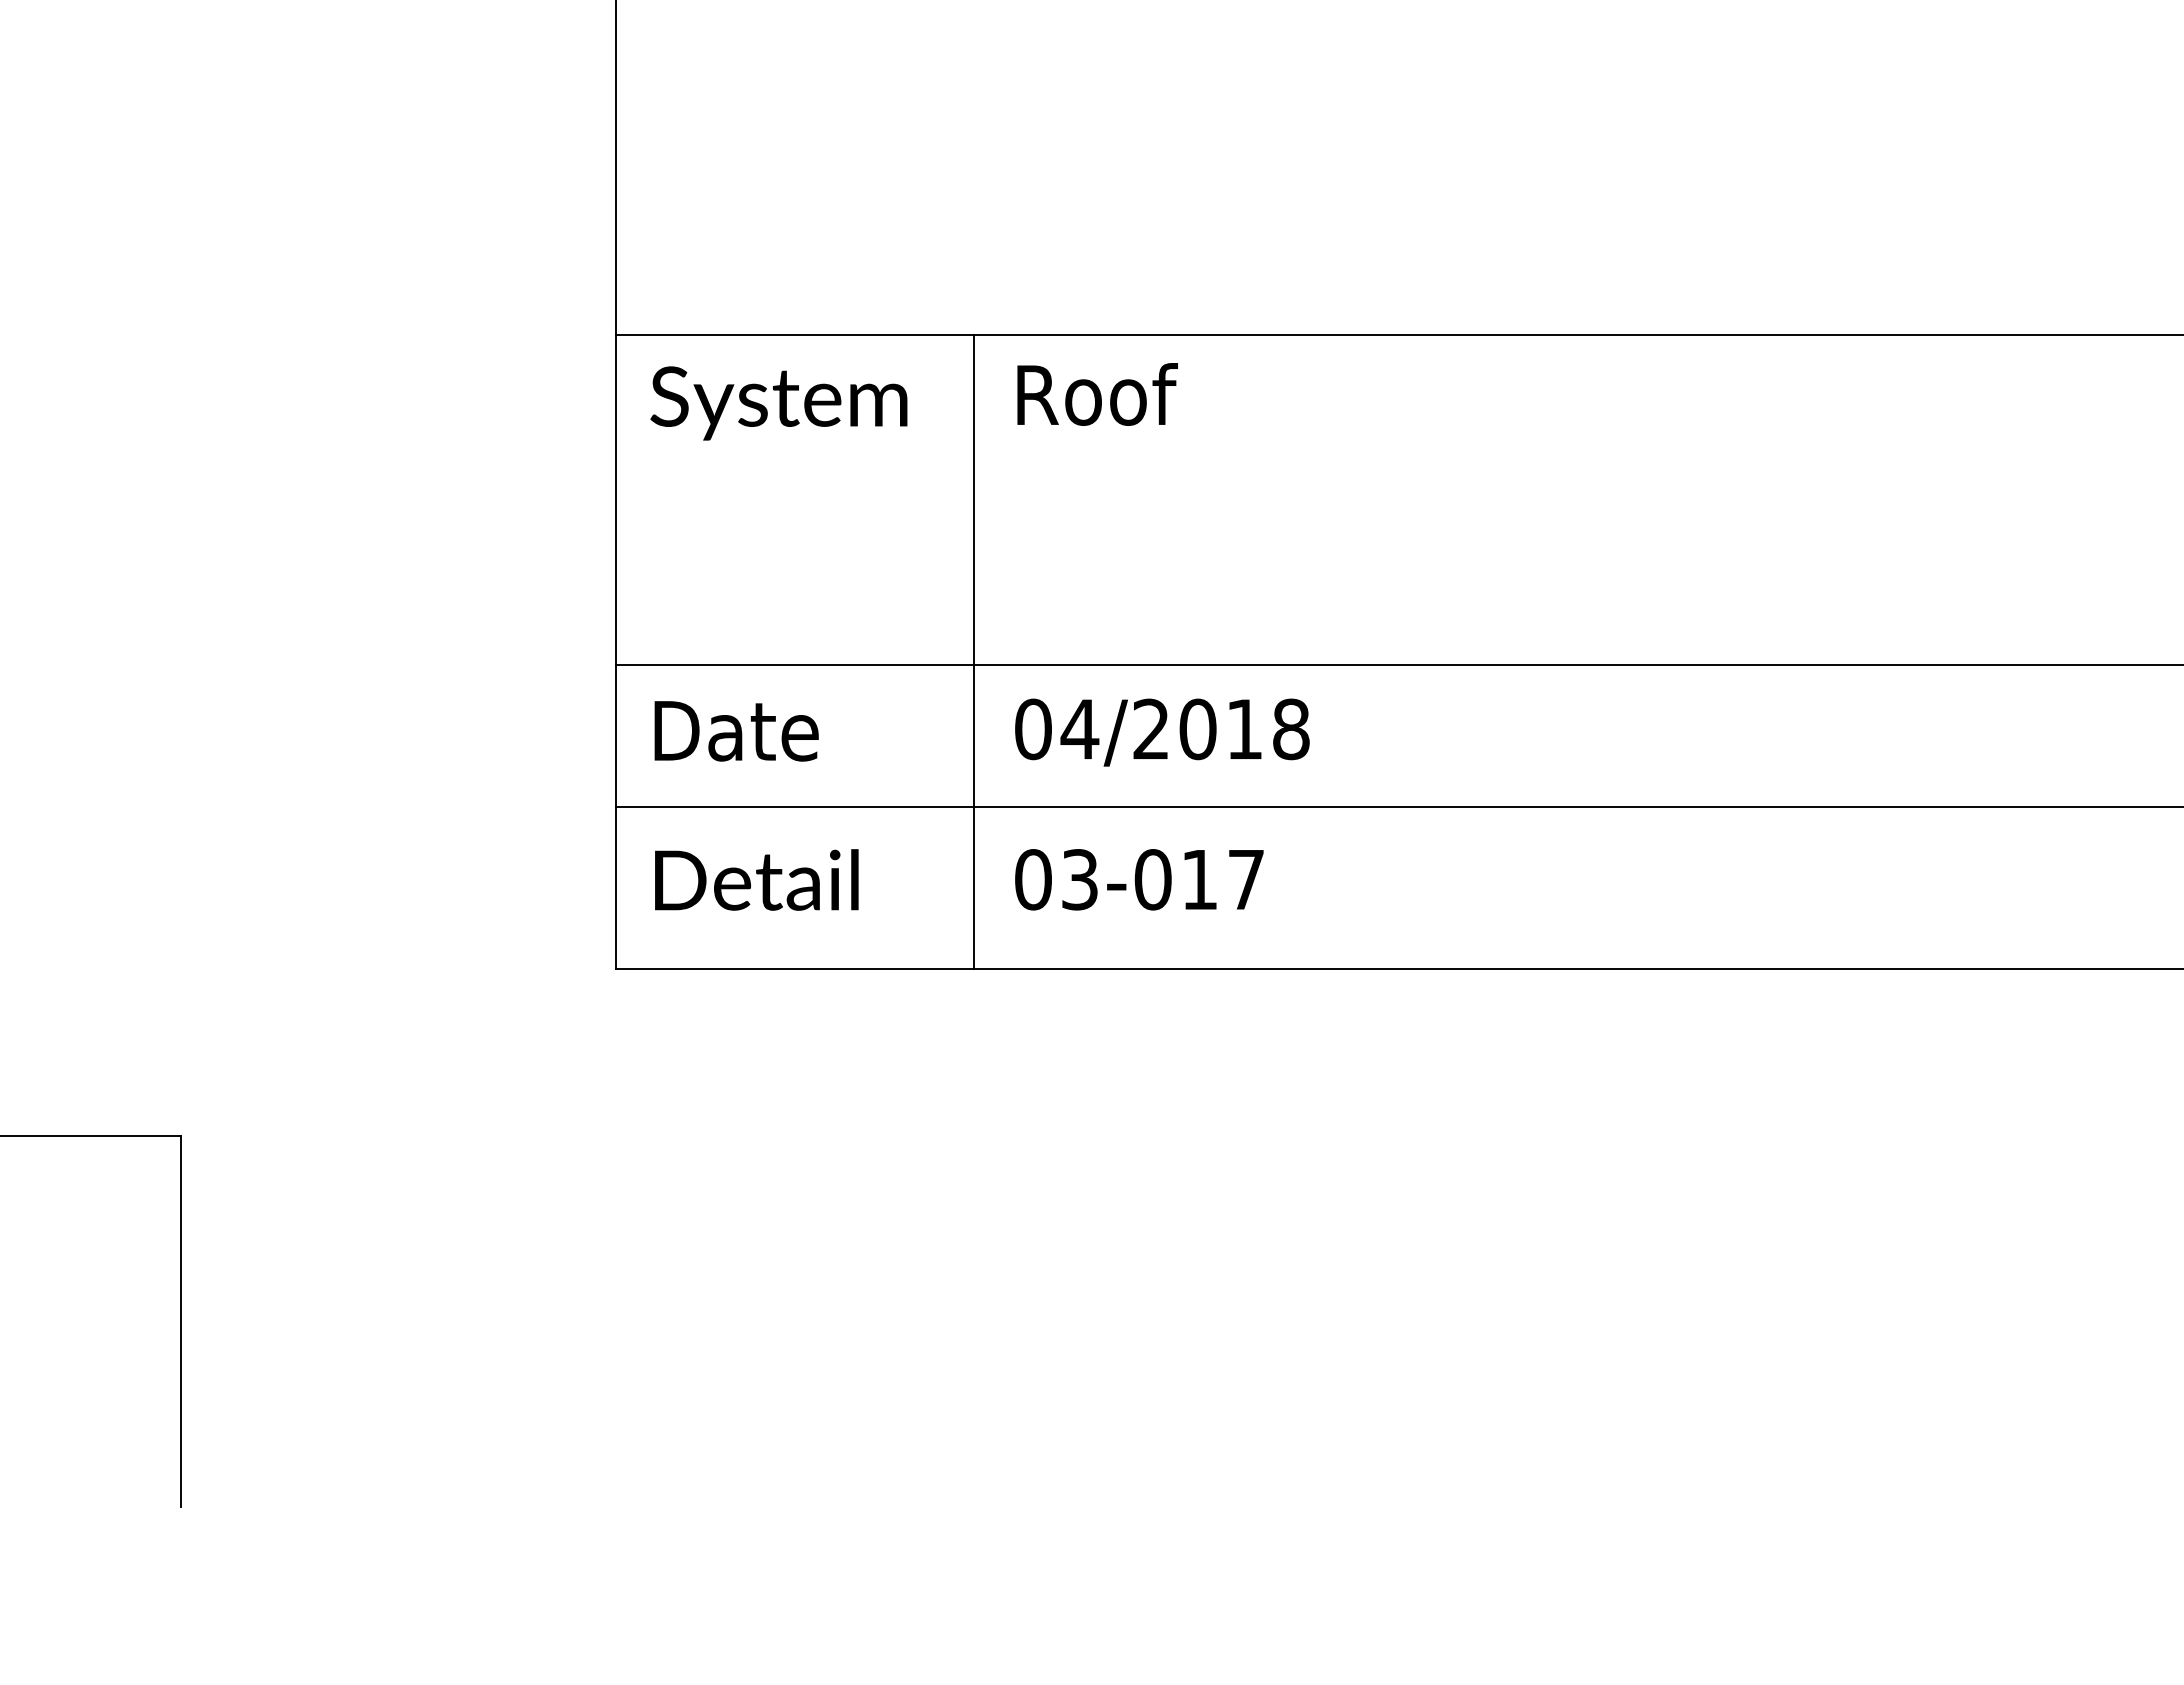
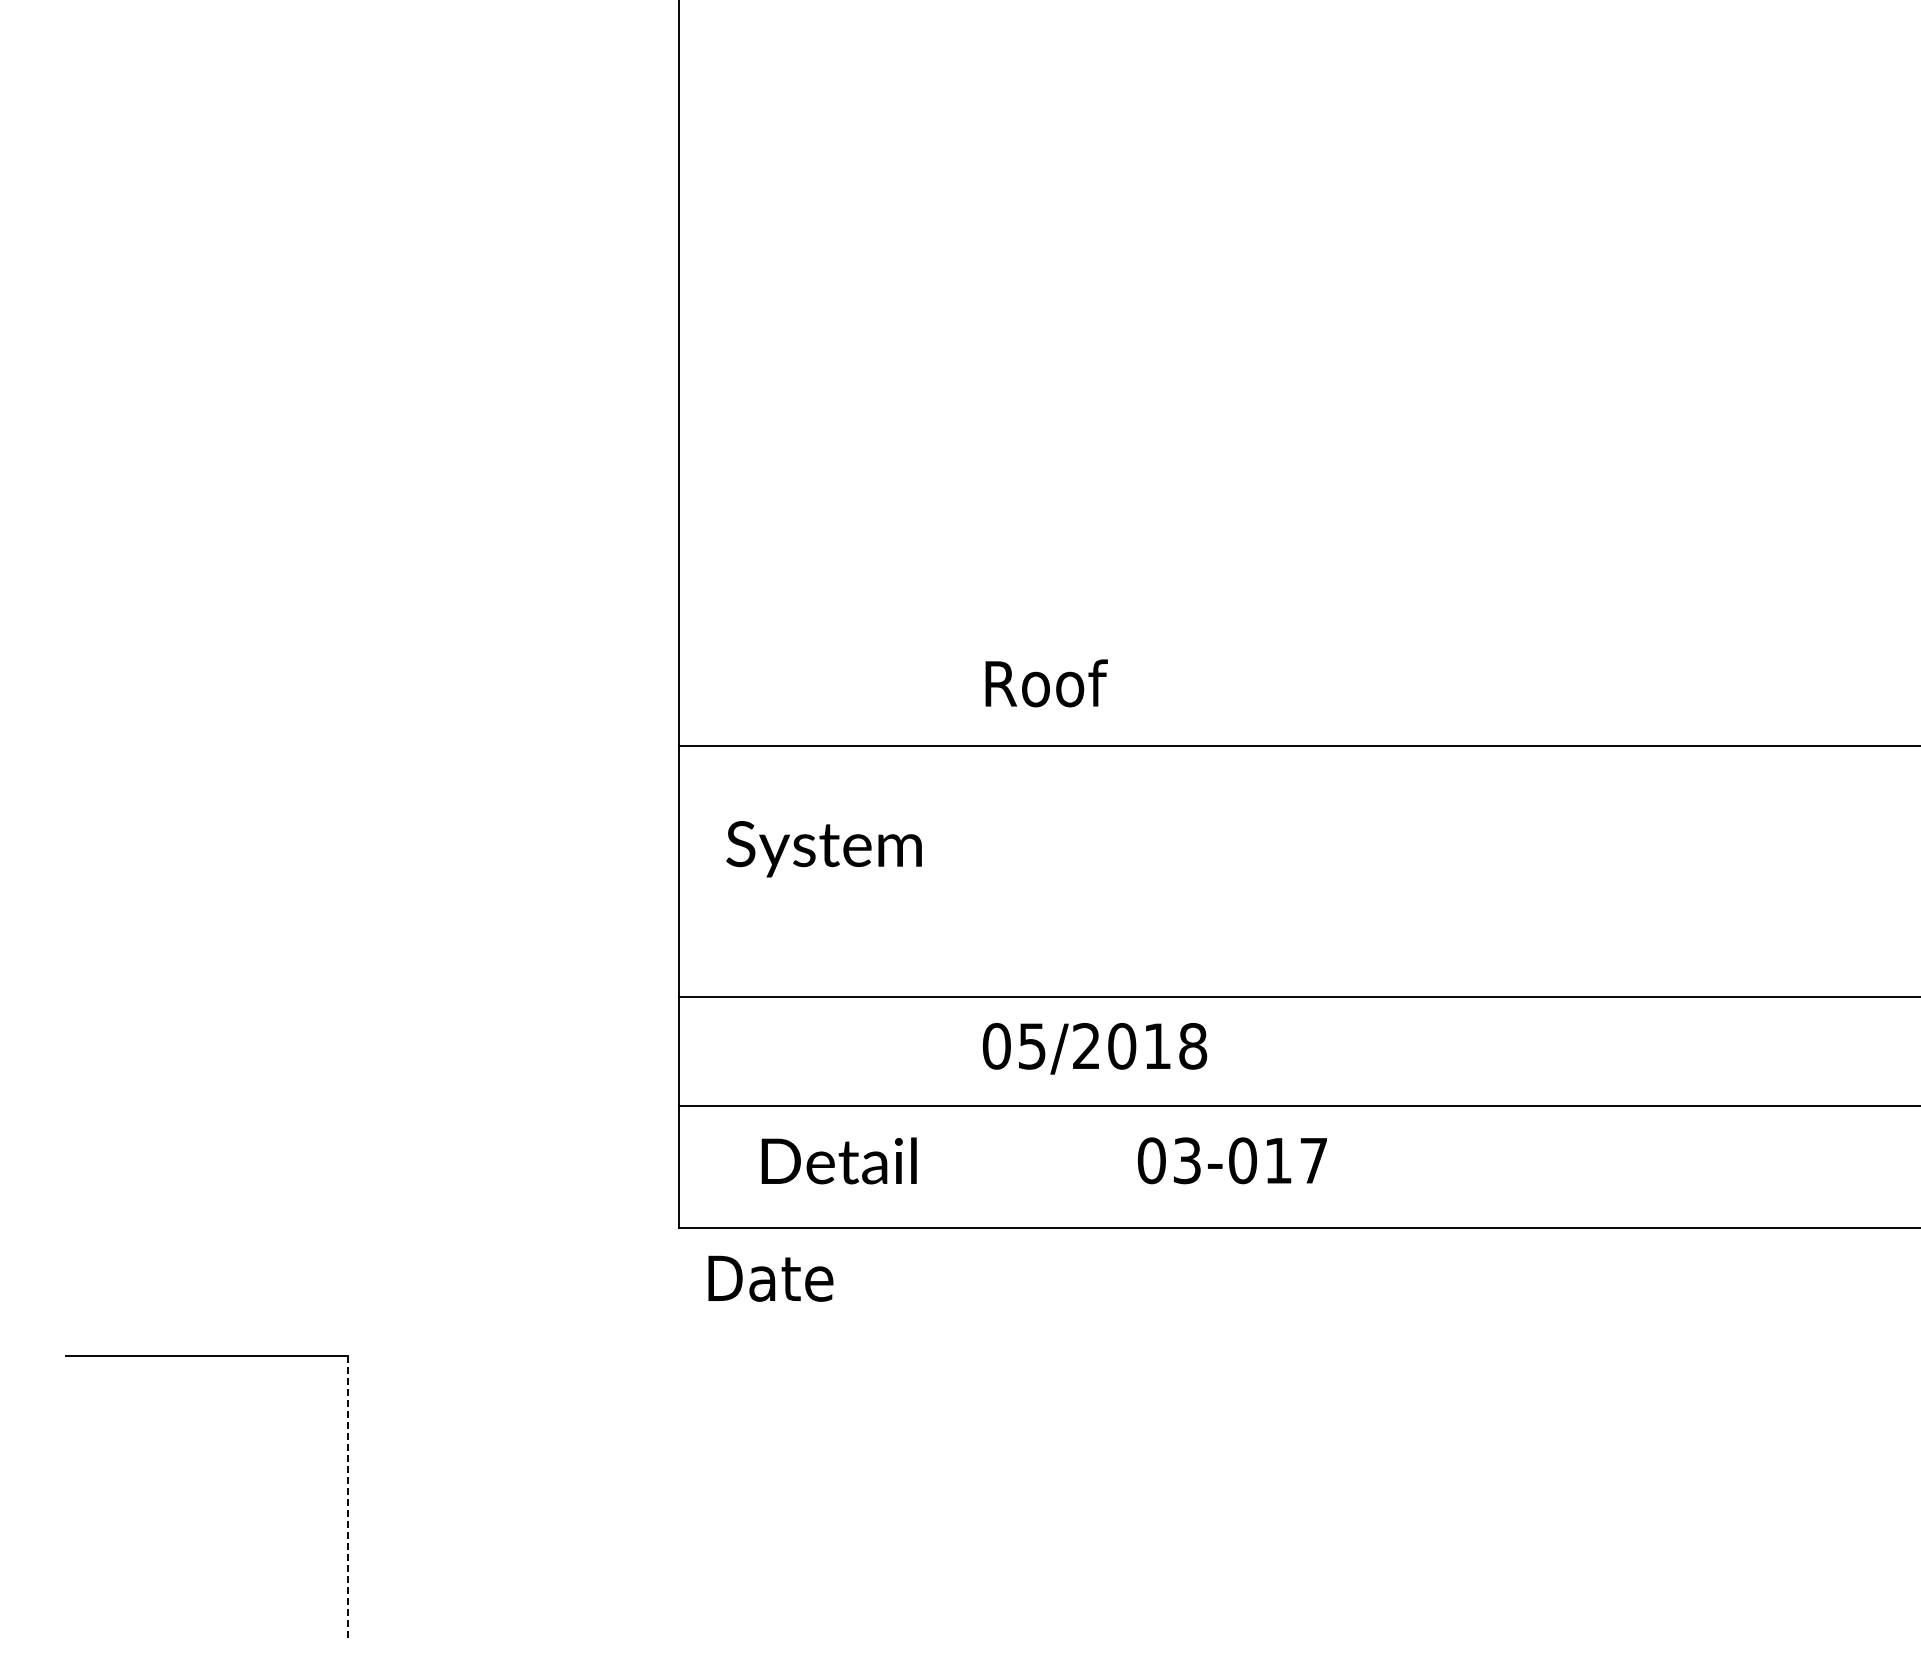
text: (1097, 394) -> (1046, 683), moved
text: (778, 403) -> (823, 849), moved
line: (973, 652) -> (951, 987), removed
text: (1078, 729) -> (1031, 1046), 04/2018 -> 05/2018
text: (736, 730) -> (770, 1278), moved
text: (755, 879) -> (838, 1160), moved
text: (1138, 879) -> (1231, 1160), moved
line: (181, 1322) -> (348, 1497), solid -> dashed

